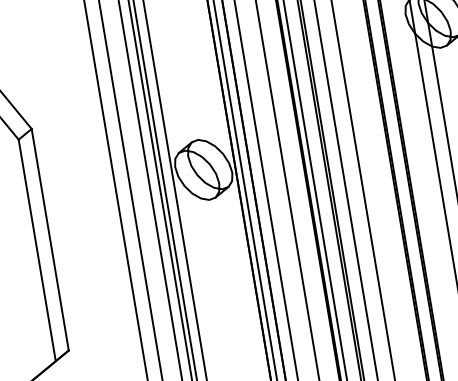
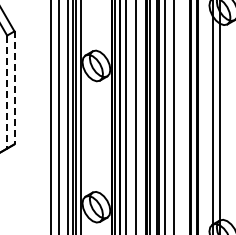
line: (50, 240) -> (14, 88), solid -> dashed
line: (38, 251) -> (7, 92), solid -> dashed

